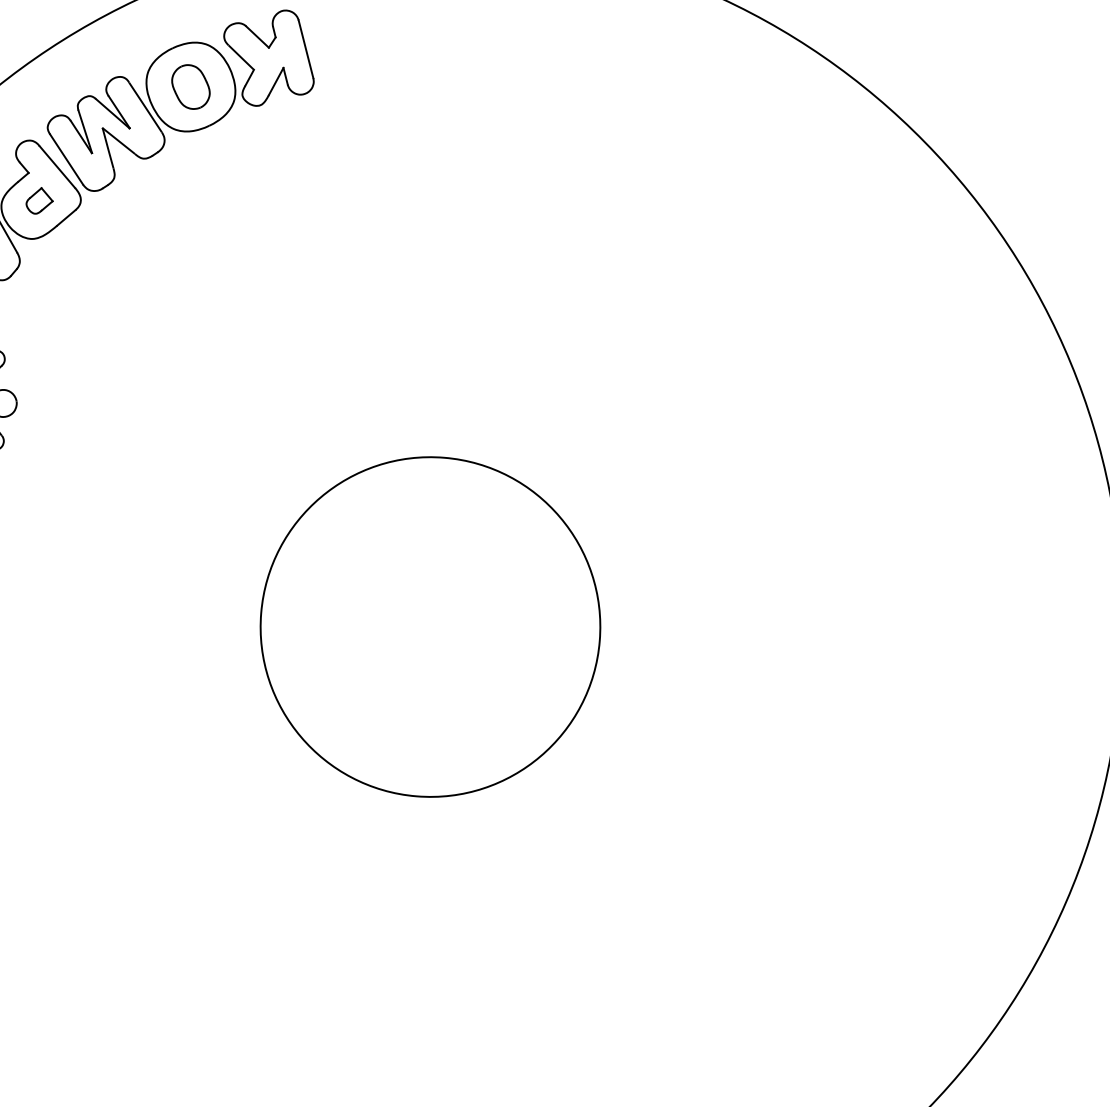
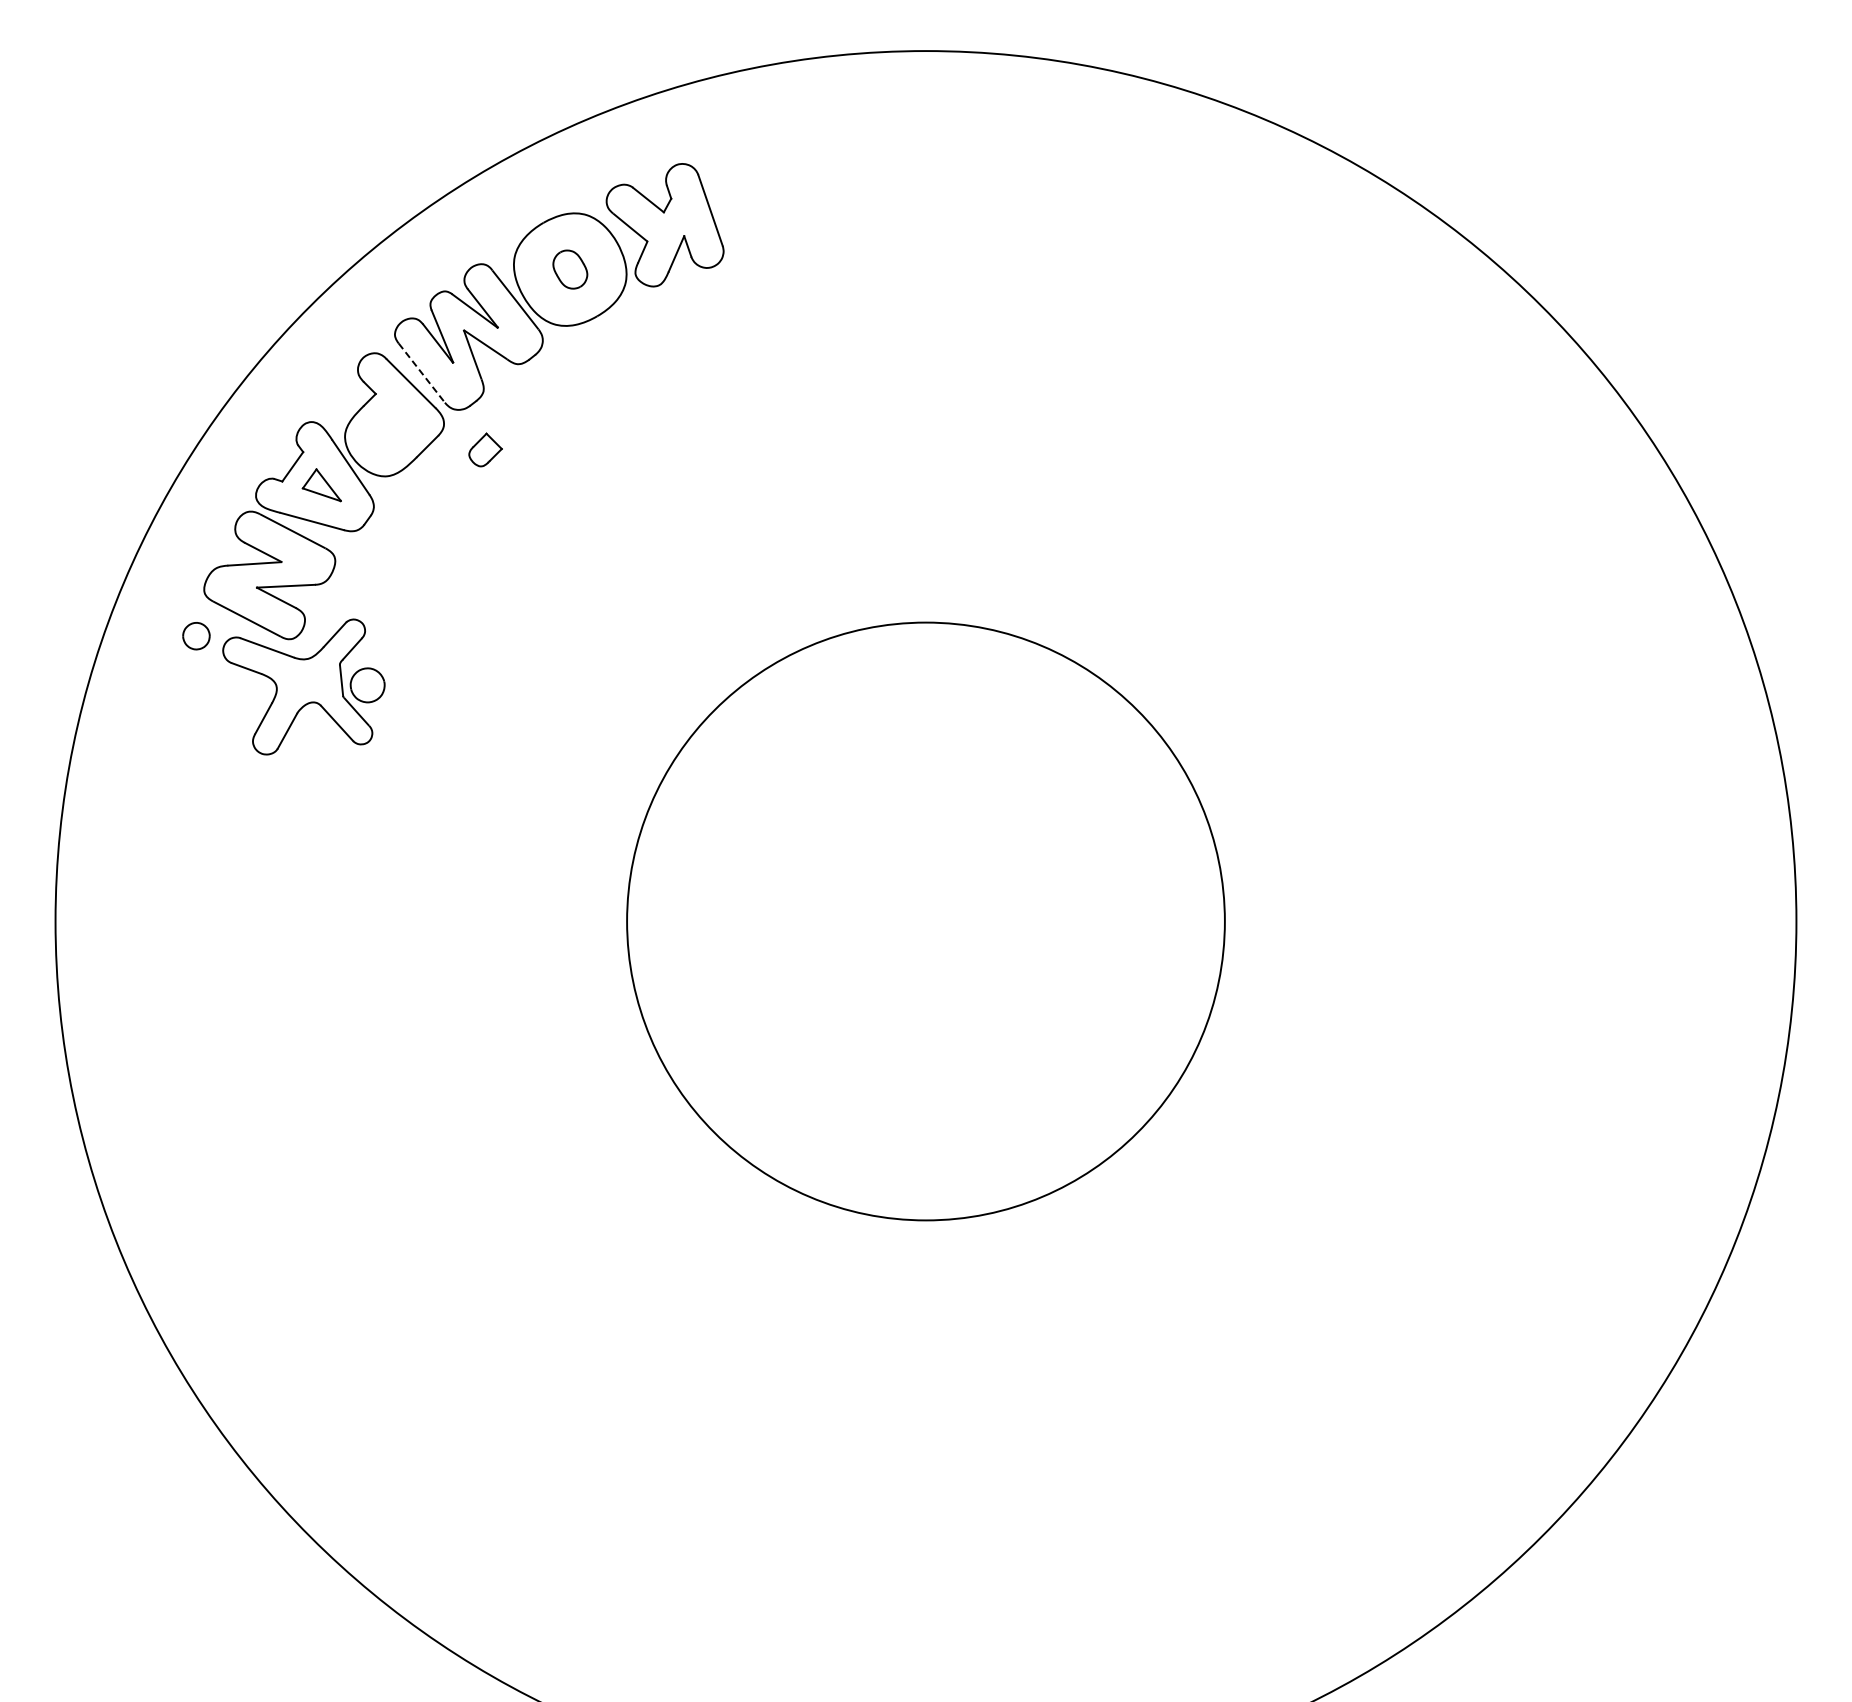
part: (191, 86) -> (570, 269), size x0.7
line: (66, 159) -> (421, 373), solid -> dashed
part: (39, 200) -> (485, 449), moved
circle: (430, 627) -> (925, 921), size x1.4

